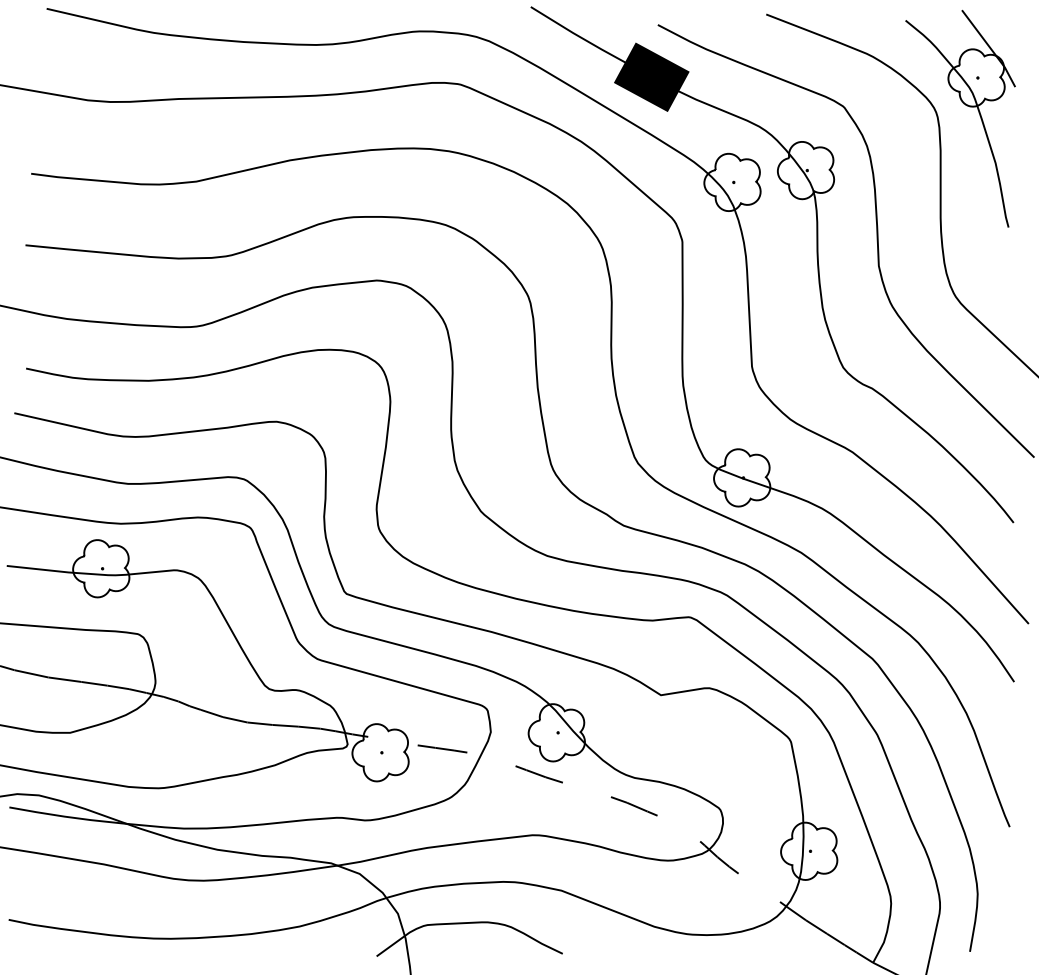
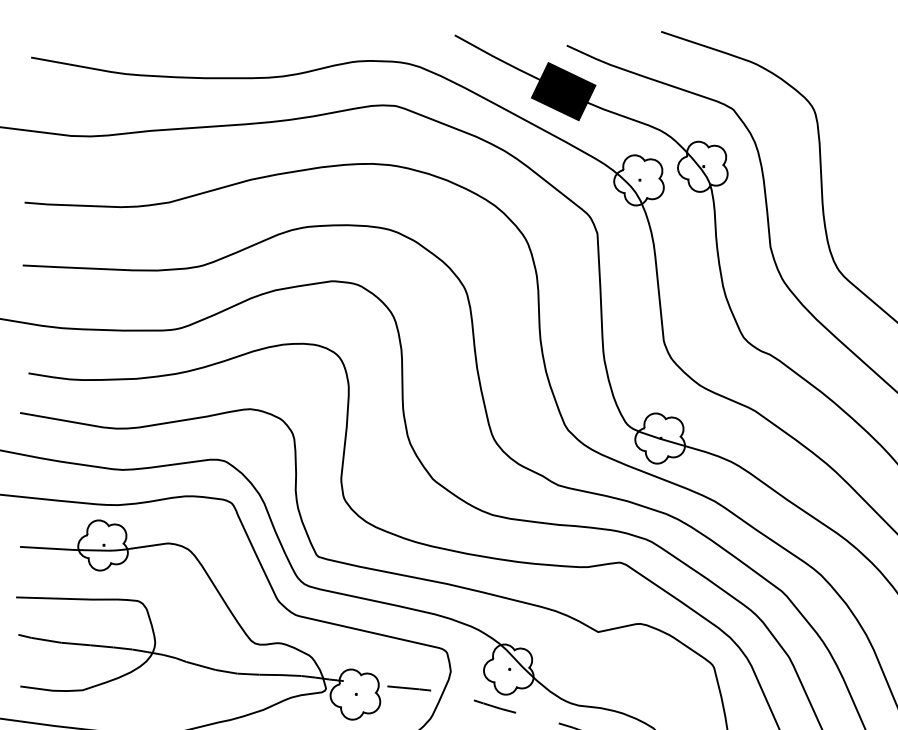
part: (967, 106) -> (841, 103), removed

